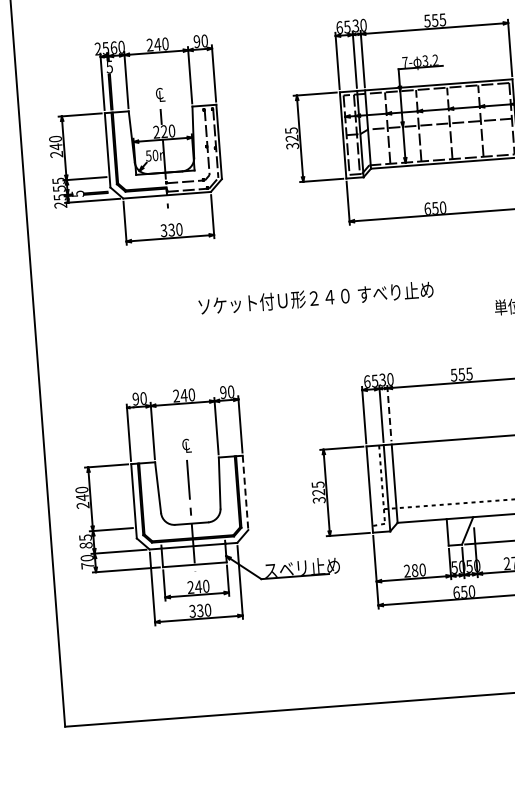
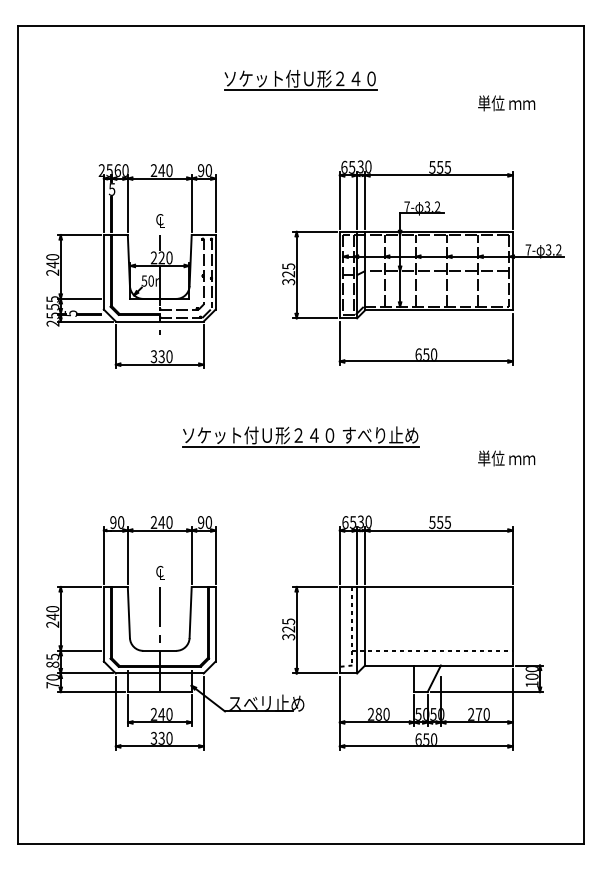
line: (316, 310) -> (300, 447), added
line: (389, 414) -> (365, 556), dashed -> solid
line: (245, 493) -> (215, 624), dashed -> solid

